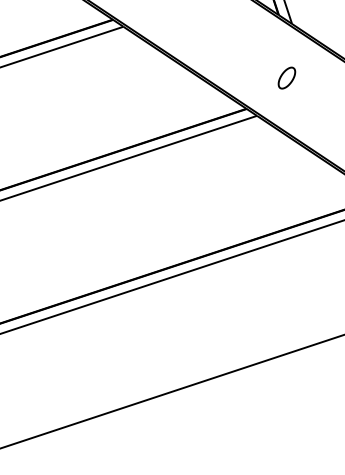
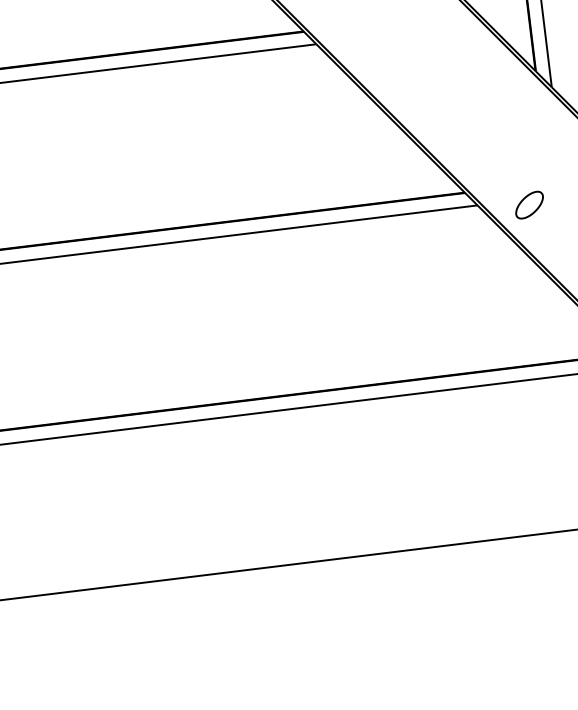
part: (286, 77) -> (529, 204), moved

